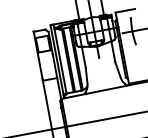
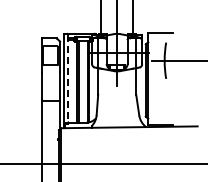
line: (60, 59) -> (68, 78), solid -> dashed

